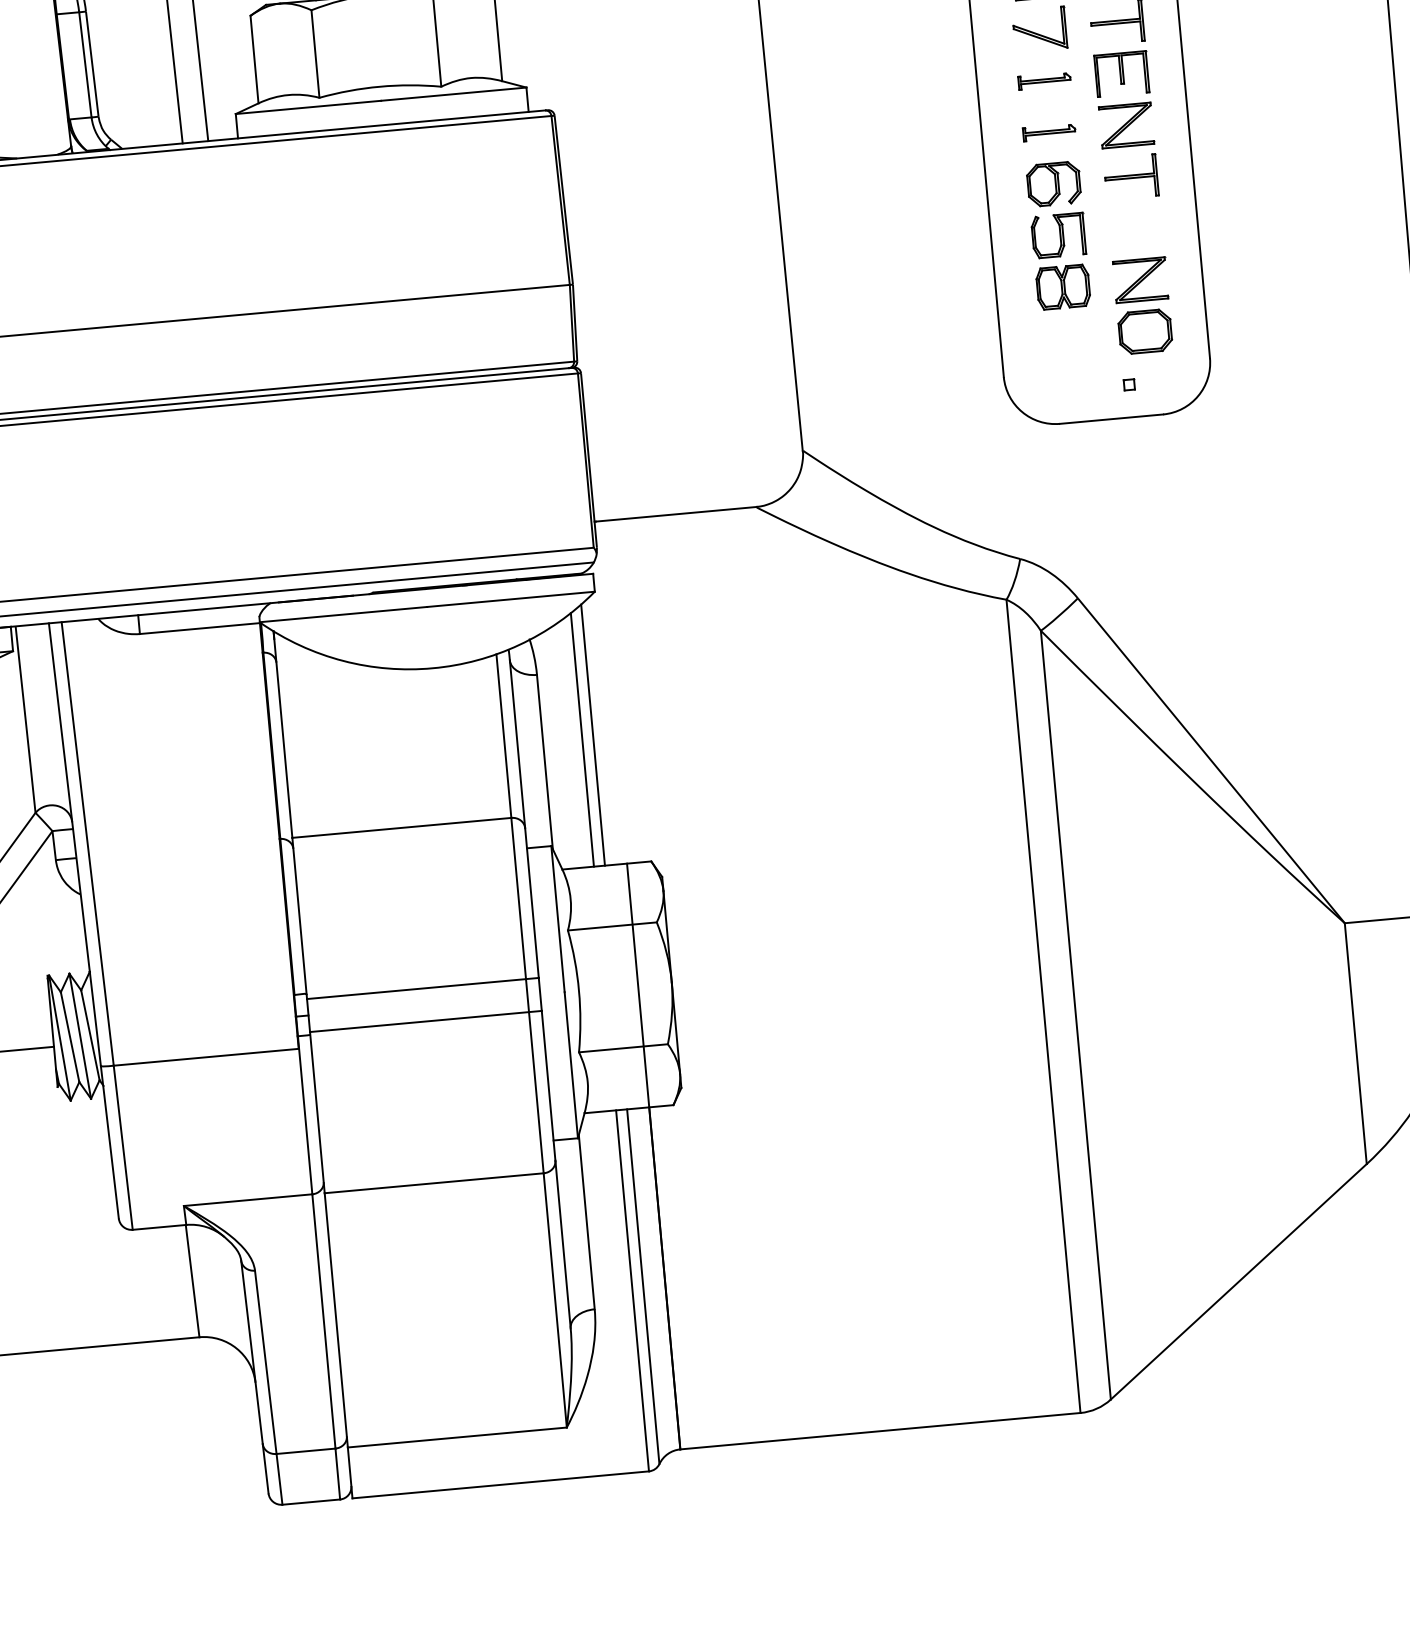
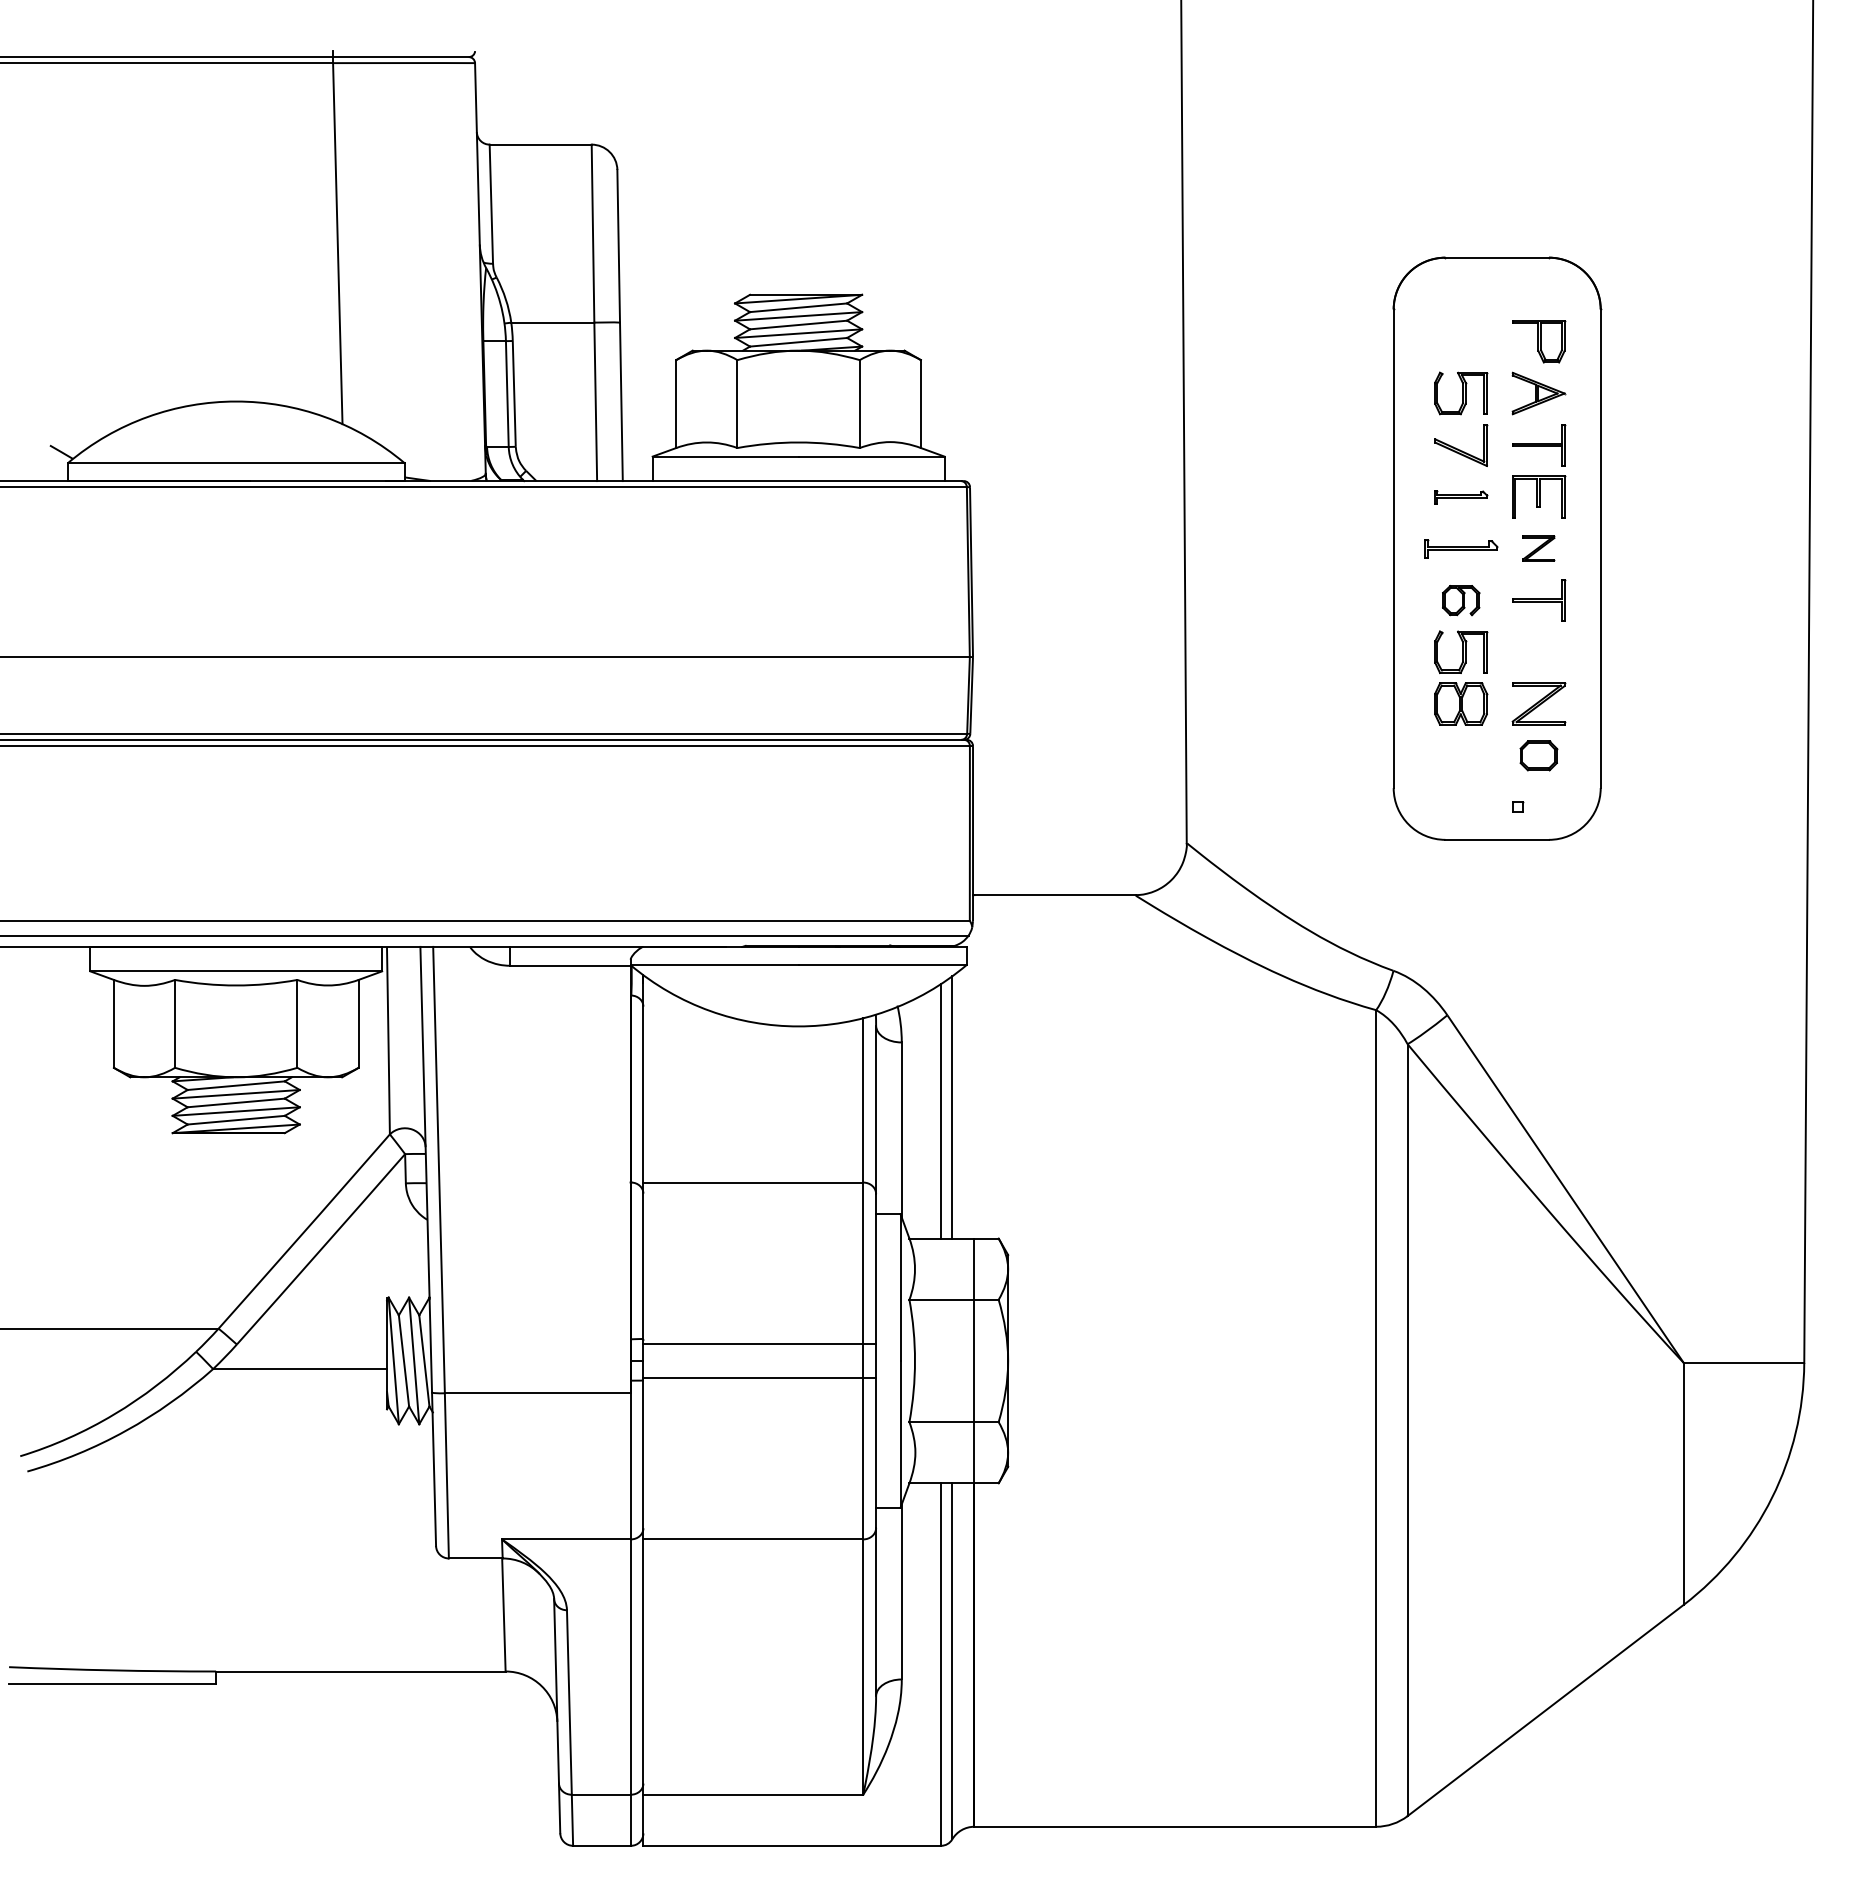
part: (1126, 125) -> (1538, 548), size x0.6
part: (1049, 132) -> (1461, 548), size x1.4
part: (1054, 184) -> (1461, 600), size x0.7
part: (1145, 331) -> (1538, 755), size x0.7

